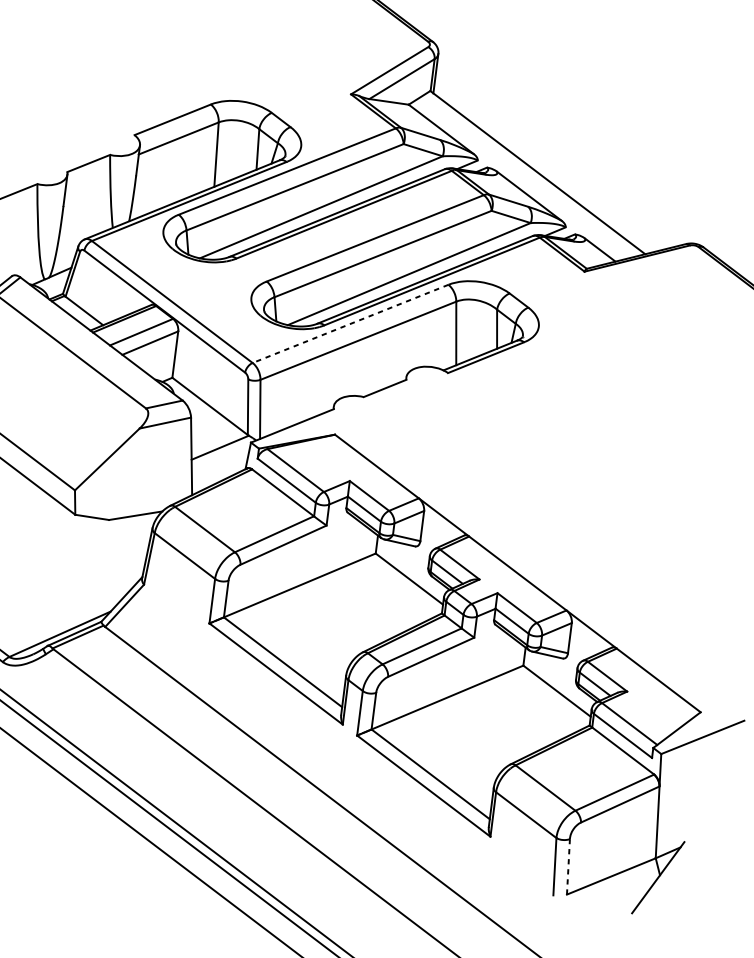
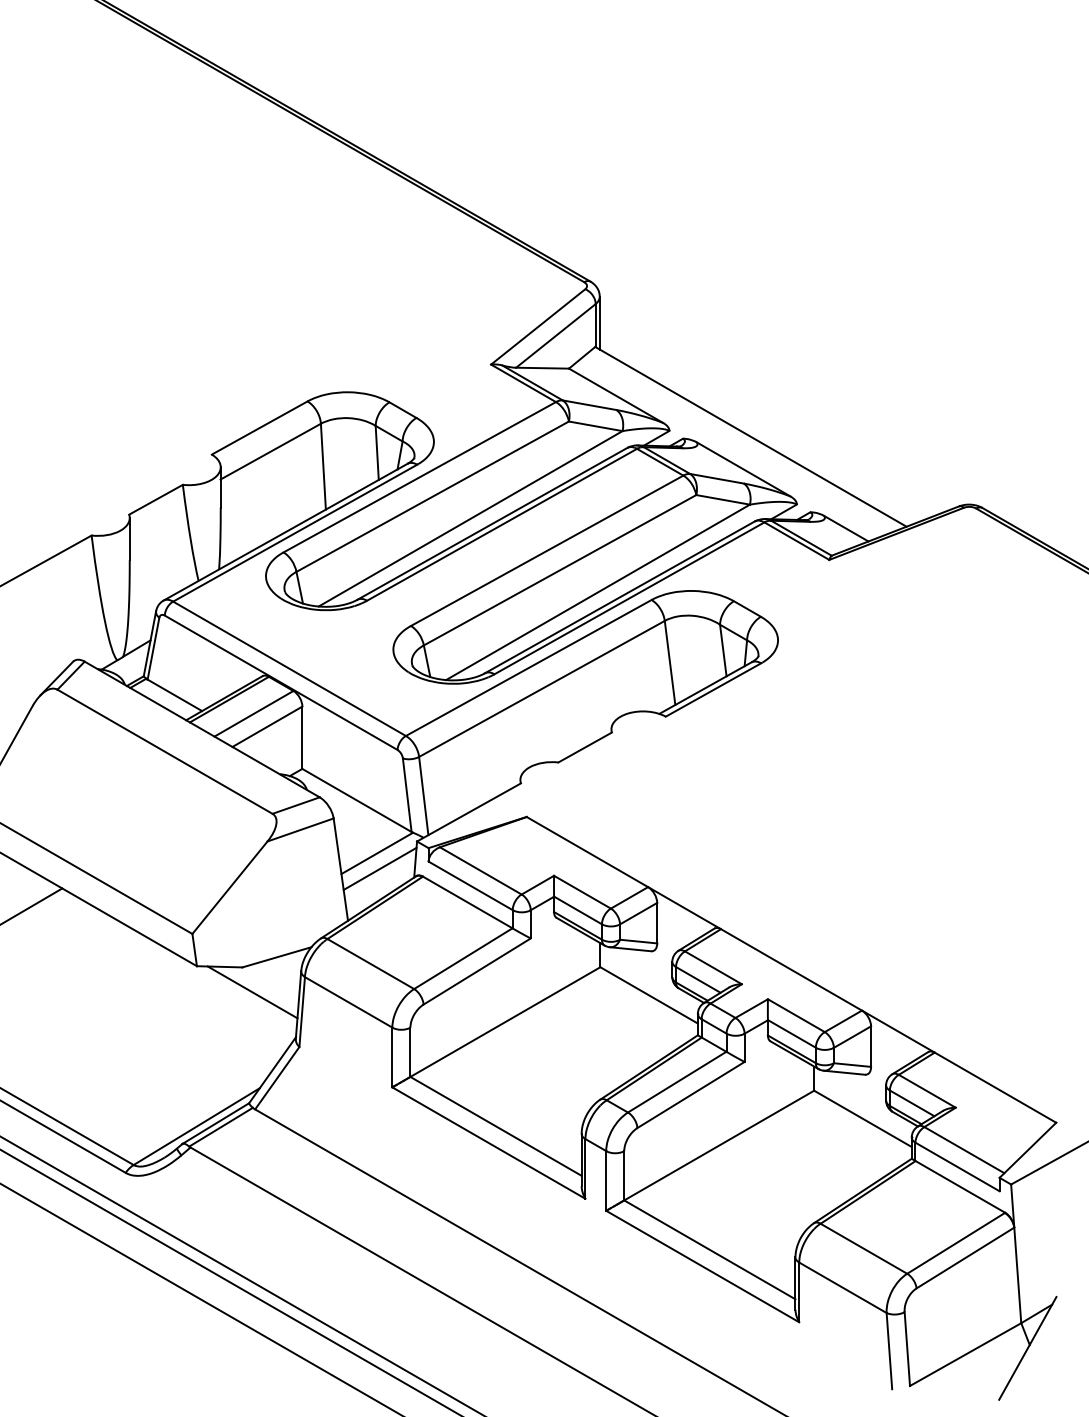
line: (350, 324) -> (528, 668), dashed -> solid
line: (220, 459) -> (379, 868), added
line: (114, 539) -> (252, 992), added
line: (568, 867) -> (907, 1349), dashed -> solid

